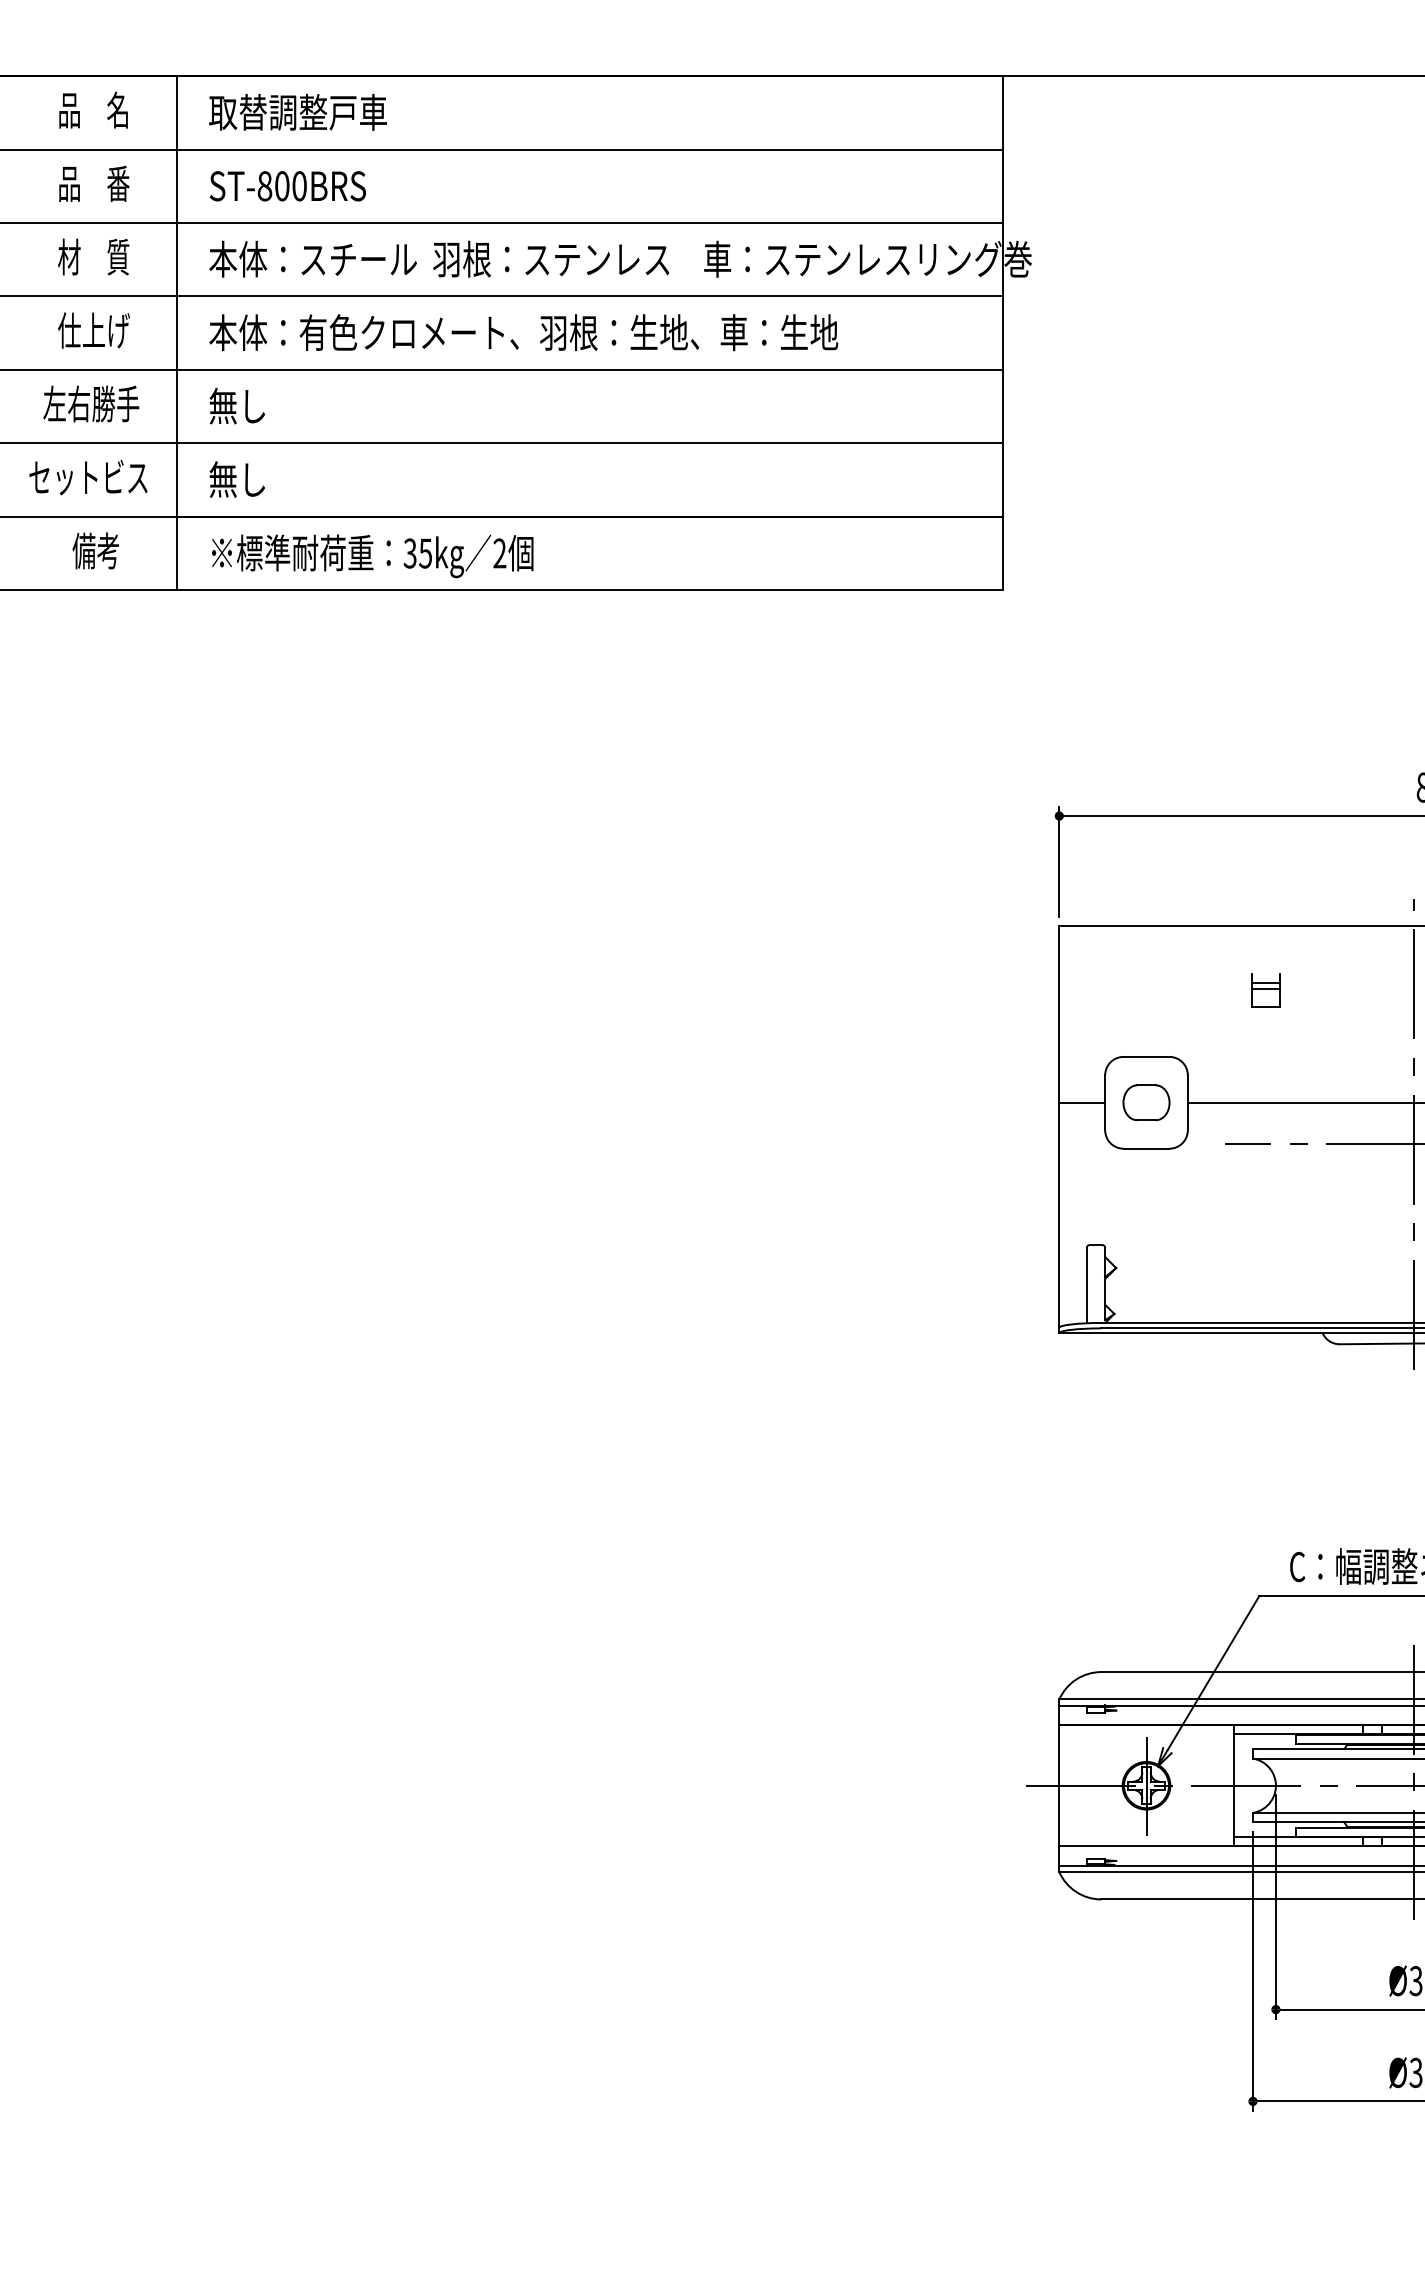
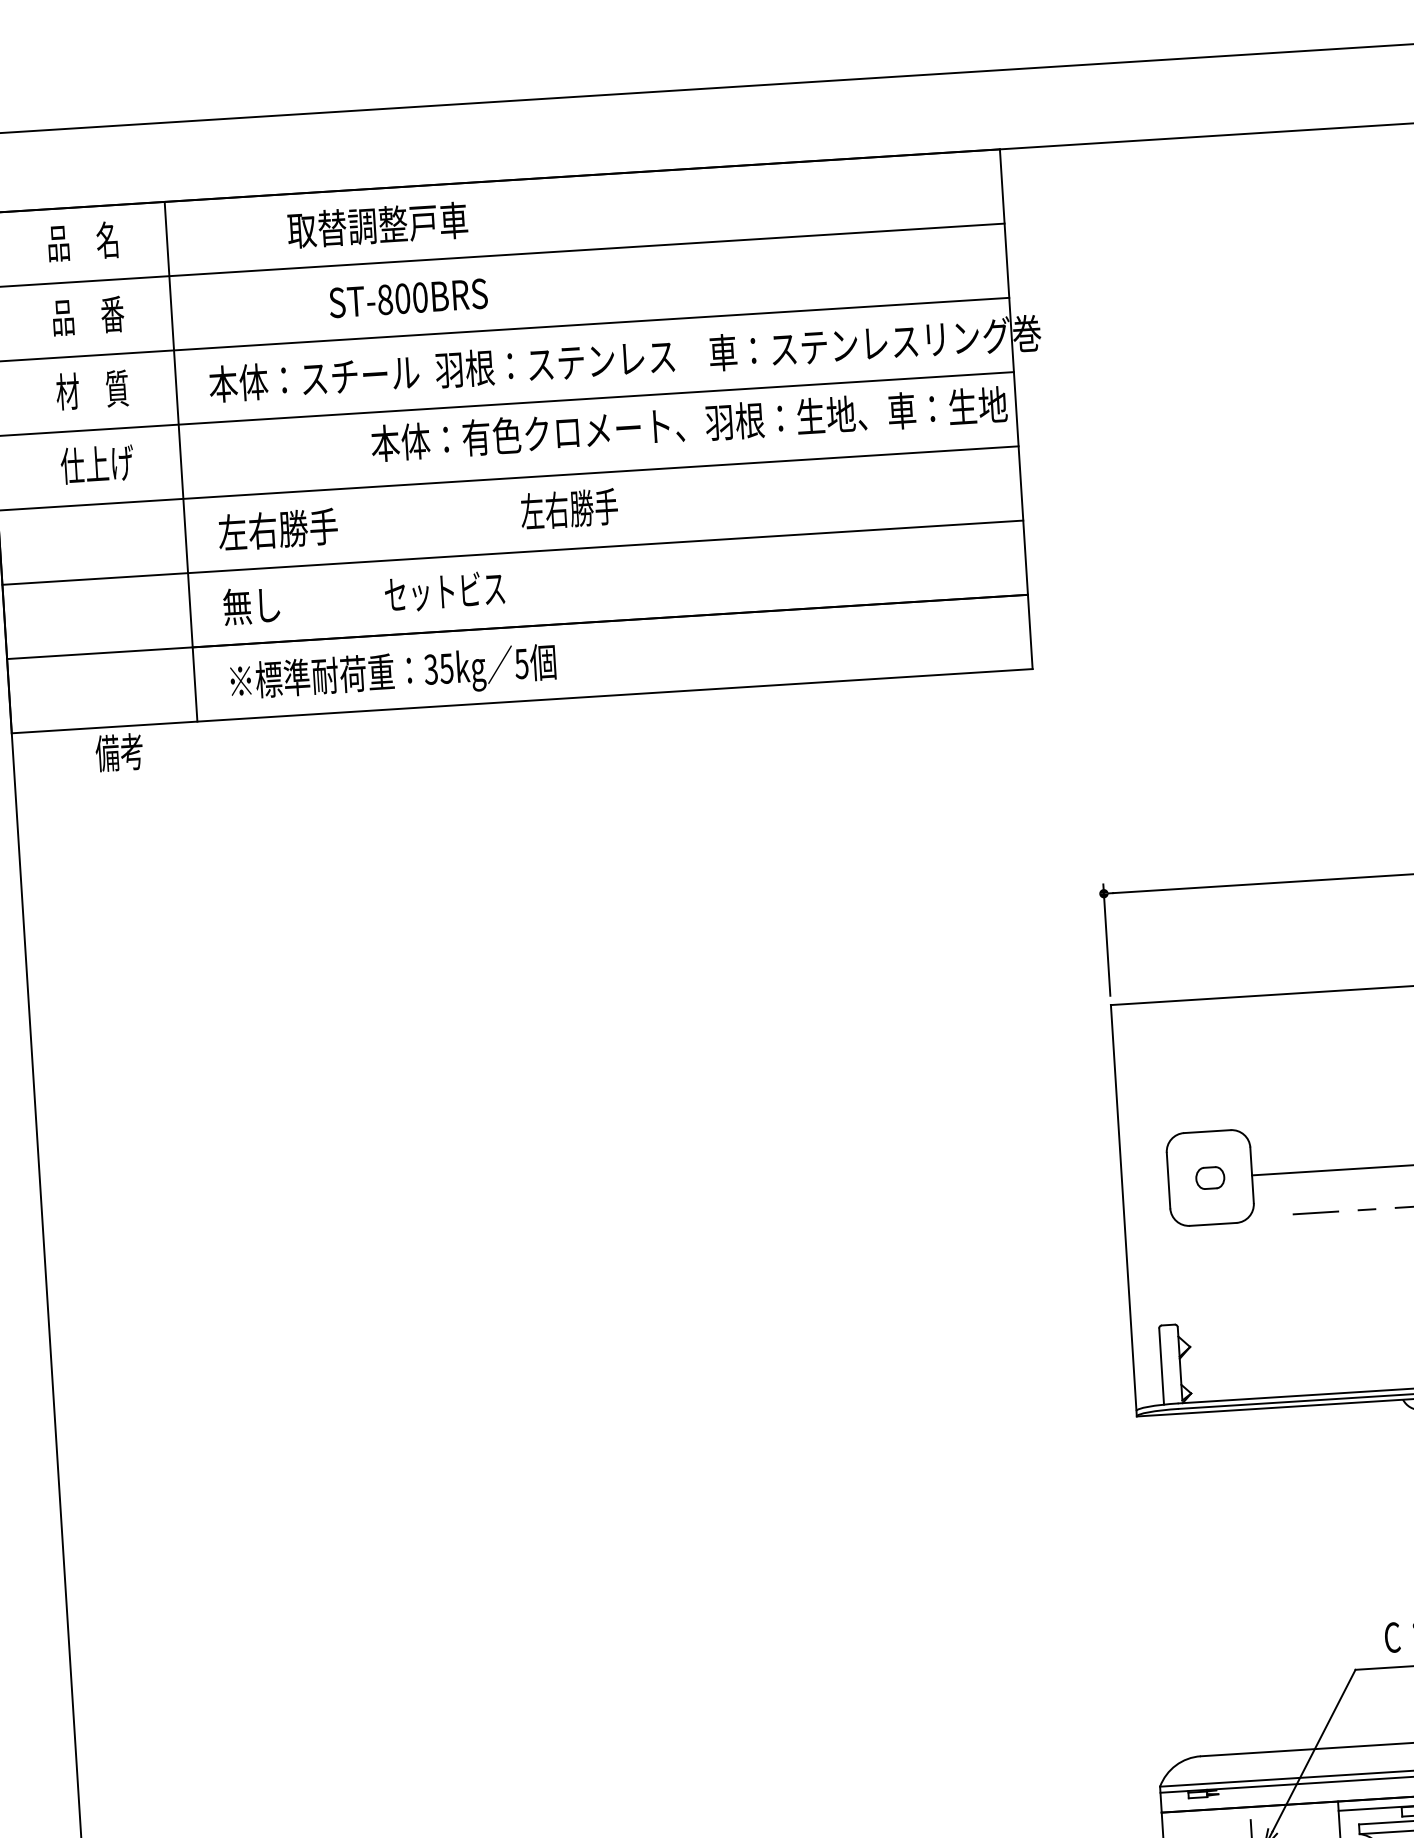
text: (297, 111) -> (377, 224), moved
text: (287, 186) -> (408, 298), moved
text: (523, 332) -> (688, 424), moved
text: (91, 403) -> (569, 508), moved
text: (267, 405) -> (277, 529), 無し -> 左右勝手
text: (88, 477) -> (444, 591), moved
text: (95, 550) -> (118, 752), moved
text: (499, 553) -> (521, 663), 2 -> 5
part: (1265, 990) -> (1323, 1056), removed
line: (1082, 1102) -> (1145, 1181), removed
part: (1146, 1102) -> (1210, 1177), size x0.6

